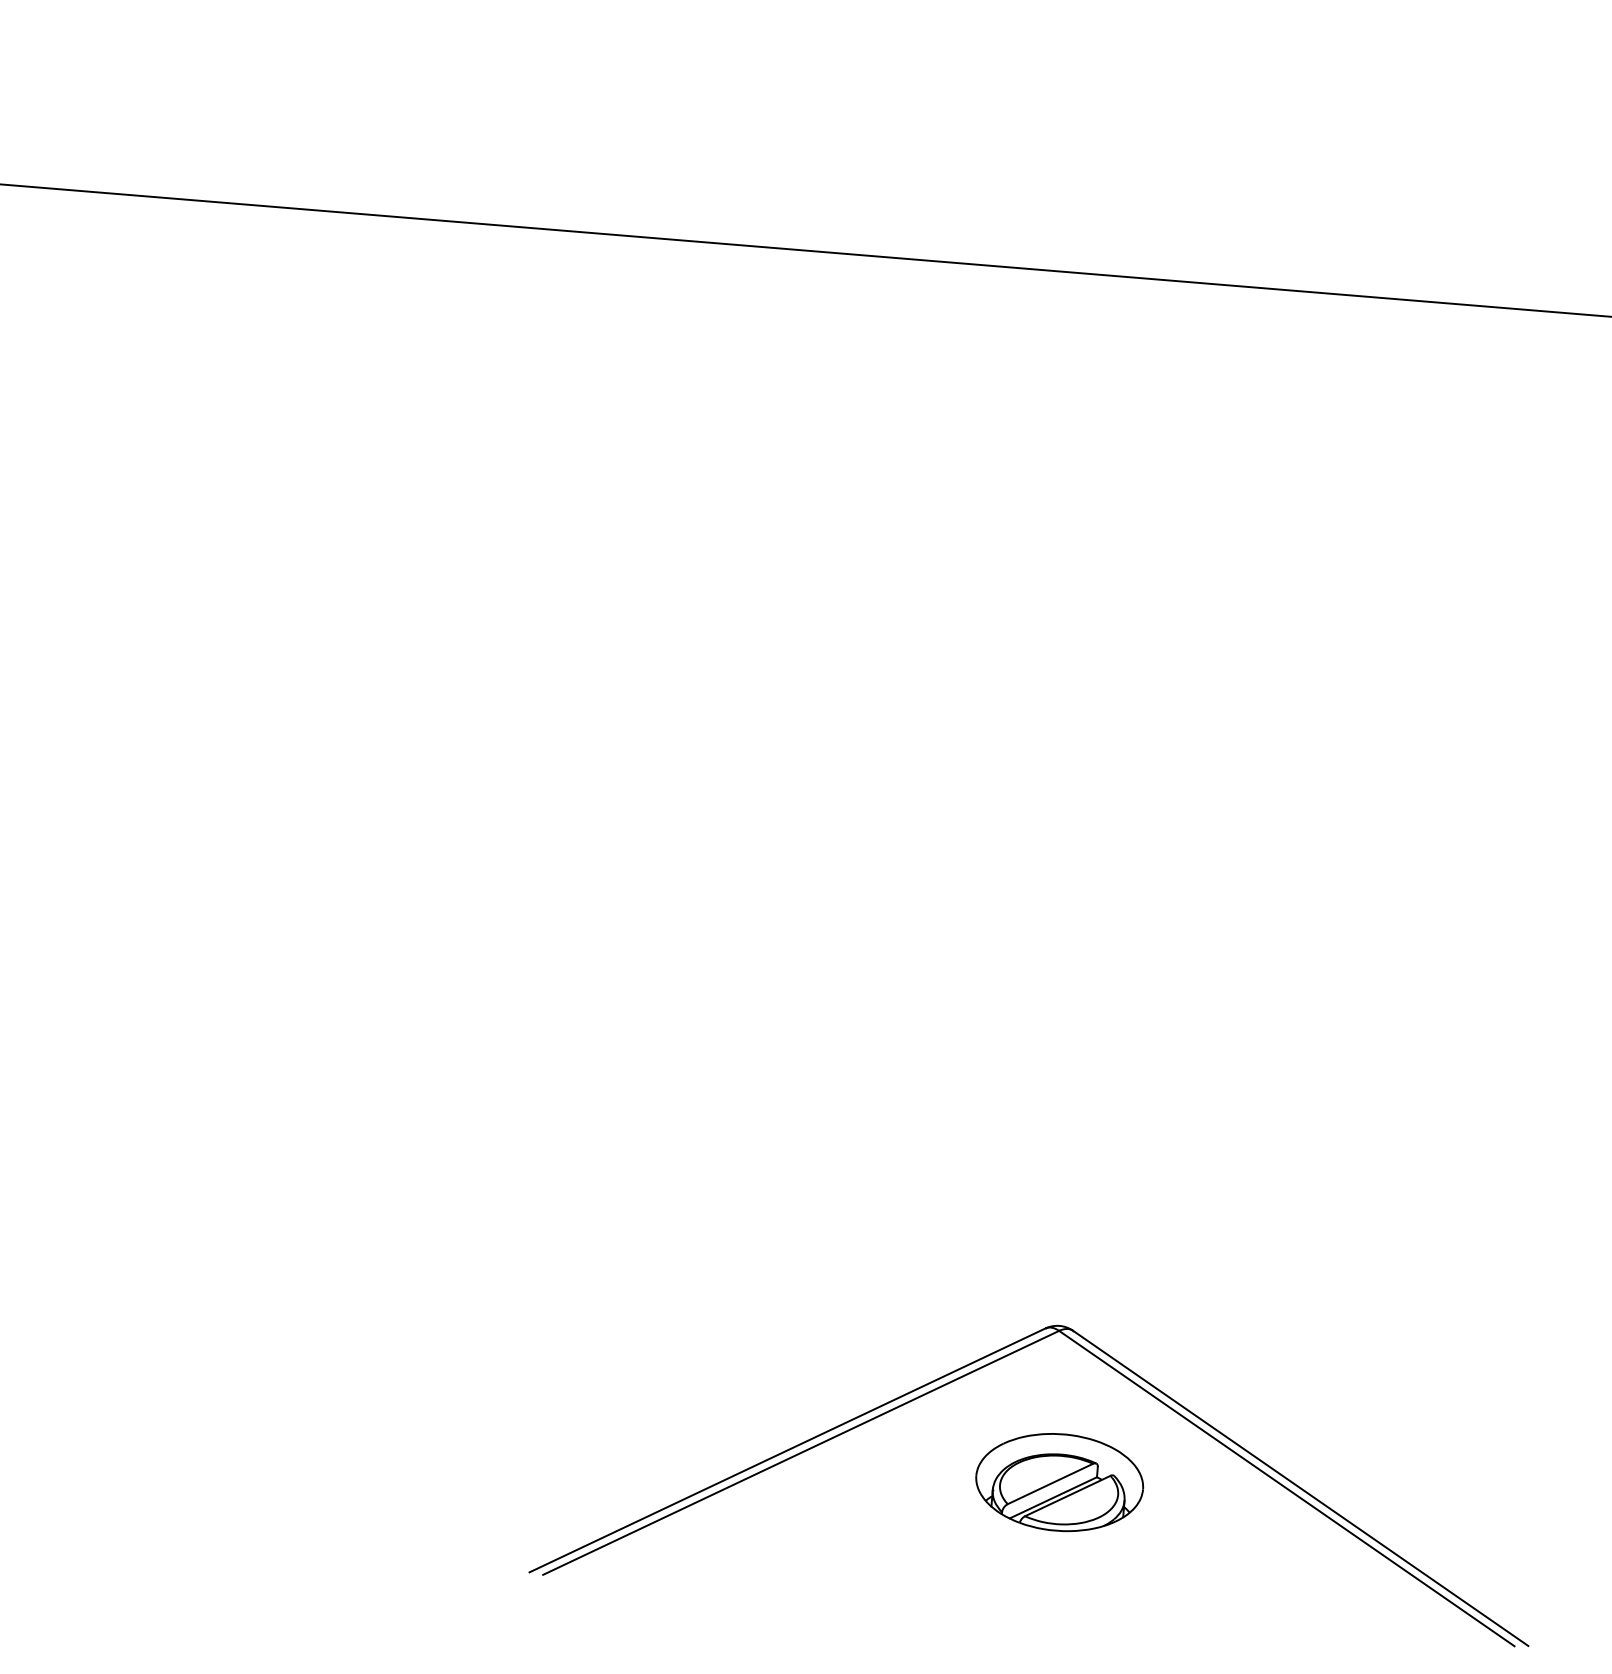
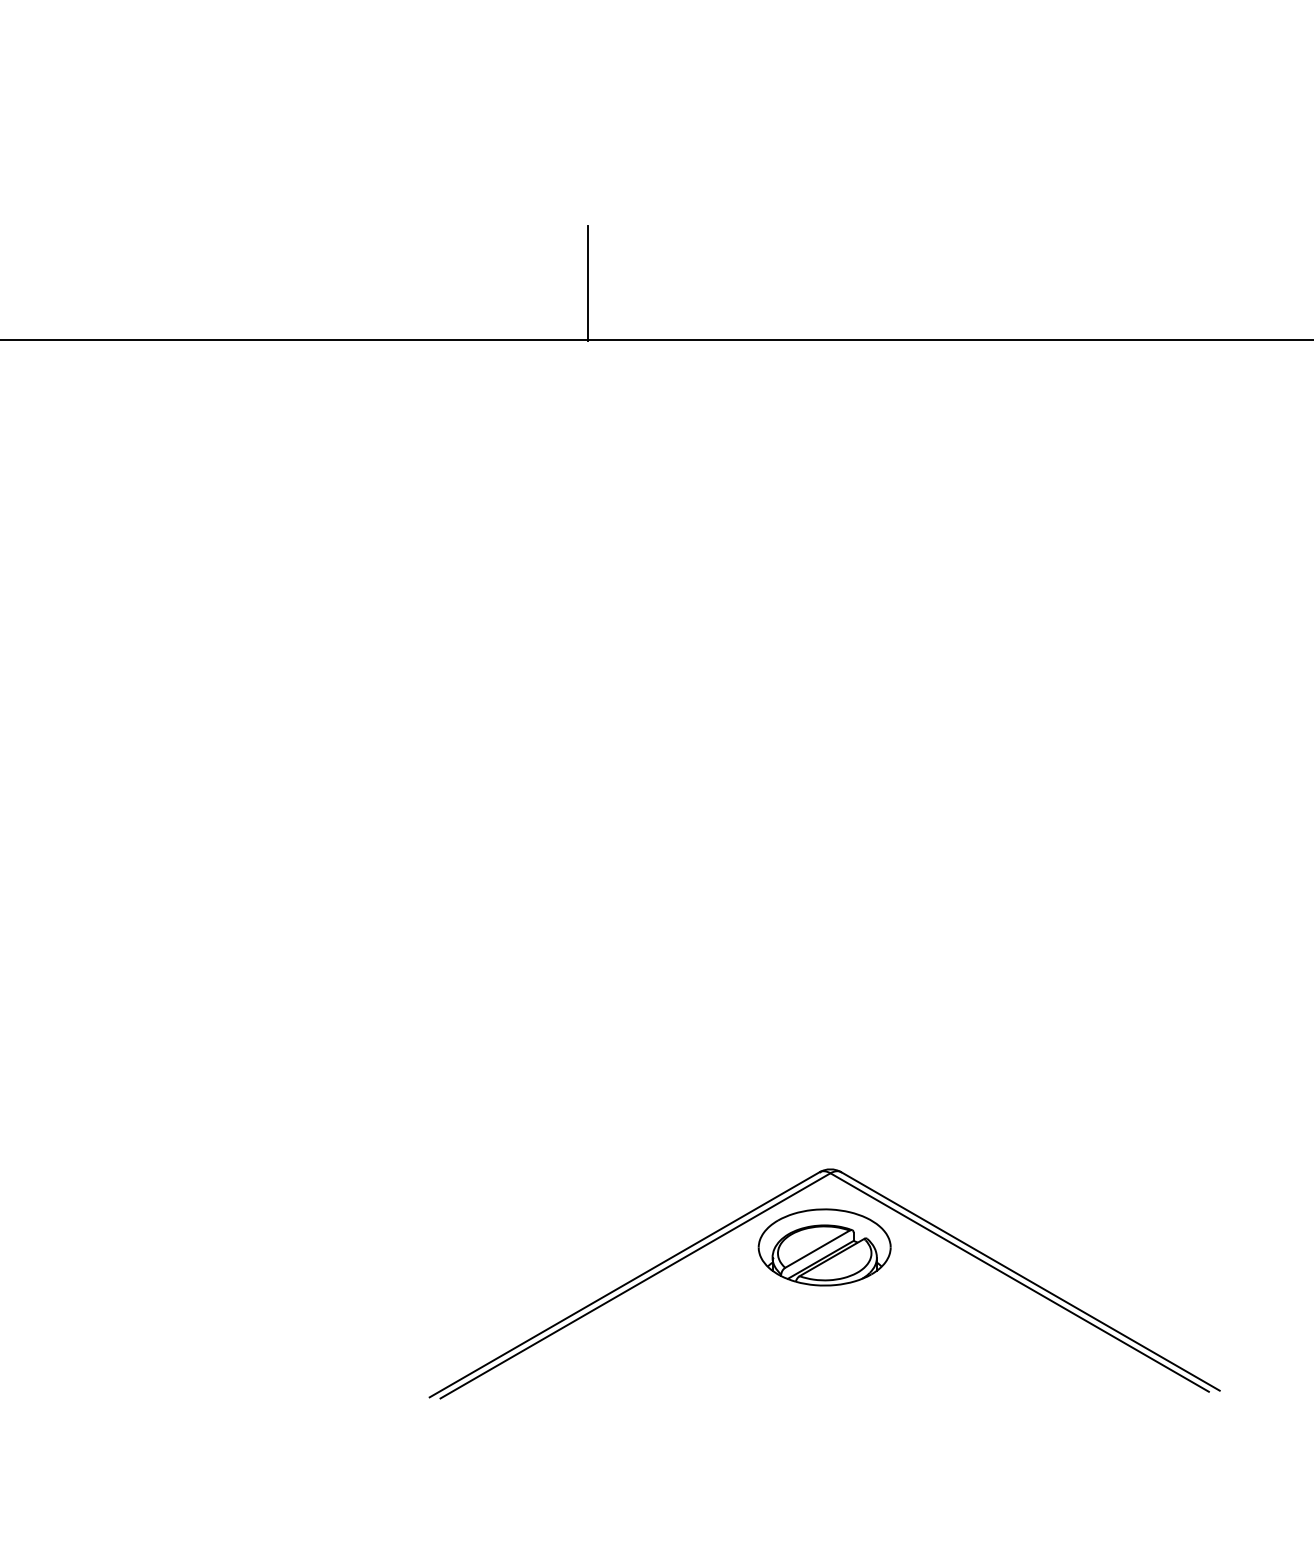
line: (844, 181) -> (587, 283), added
part: (1059, 1482) -> (824, 1247), moved

